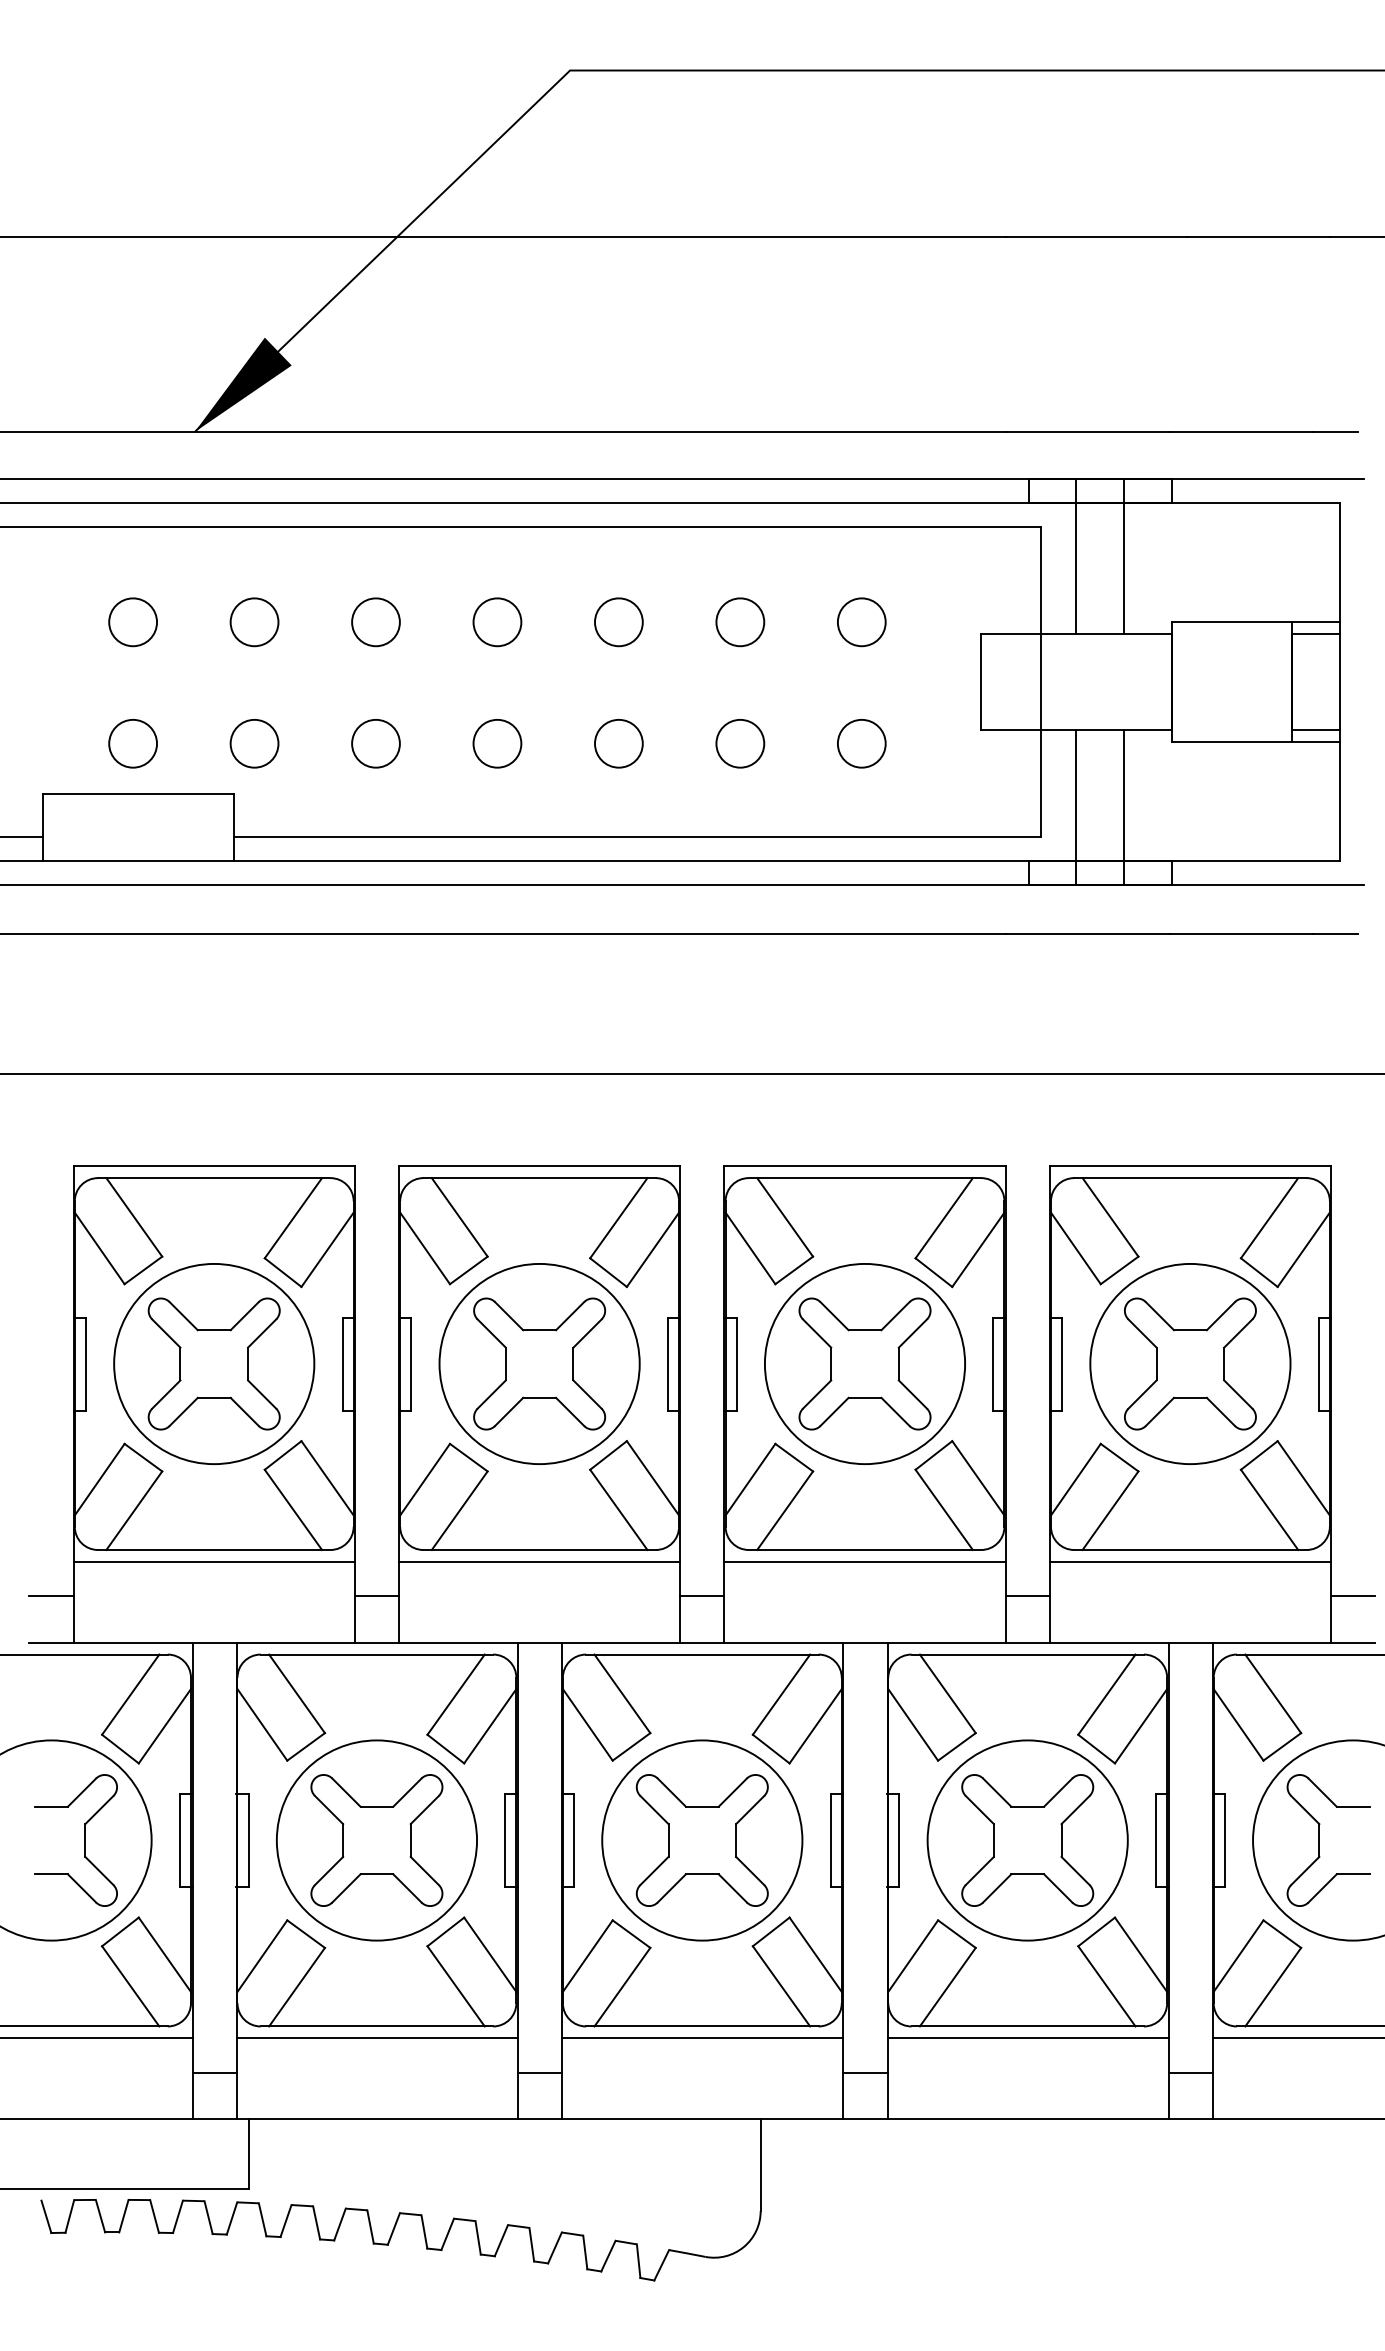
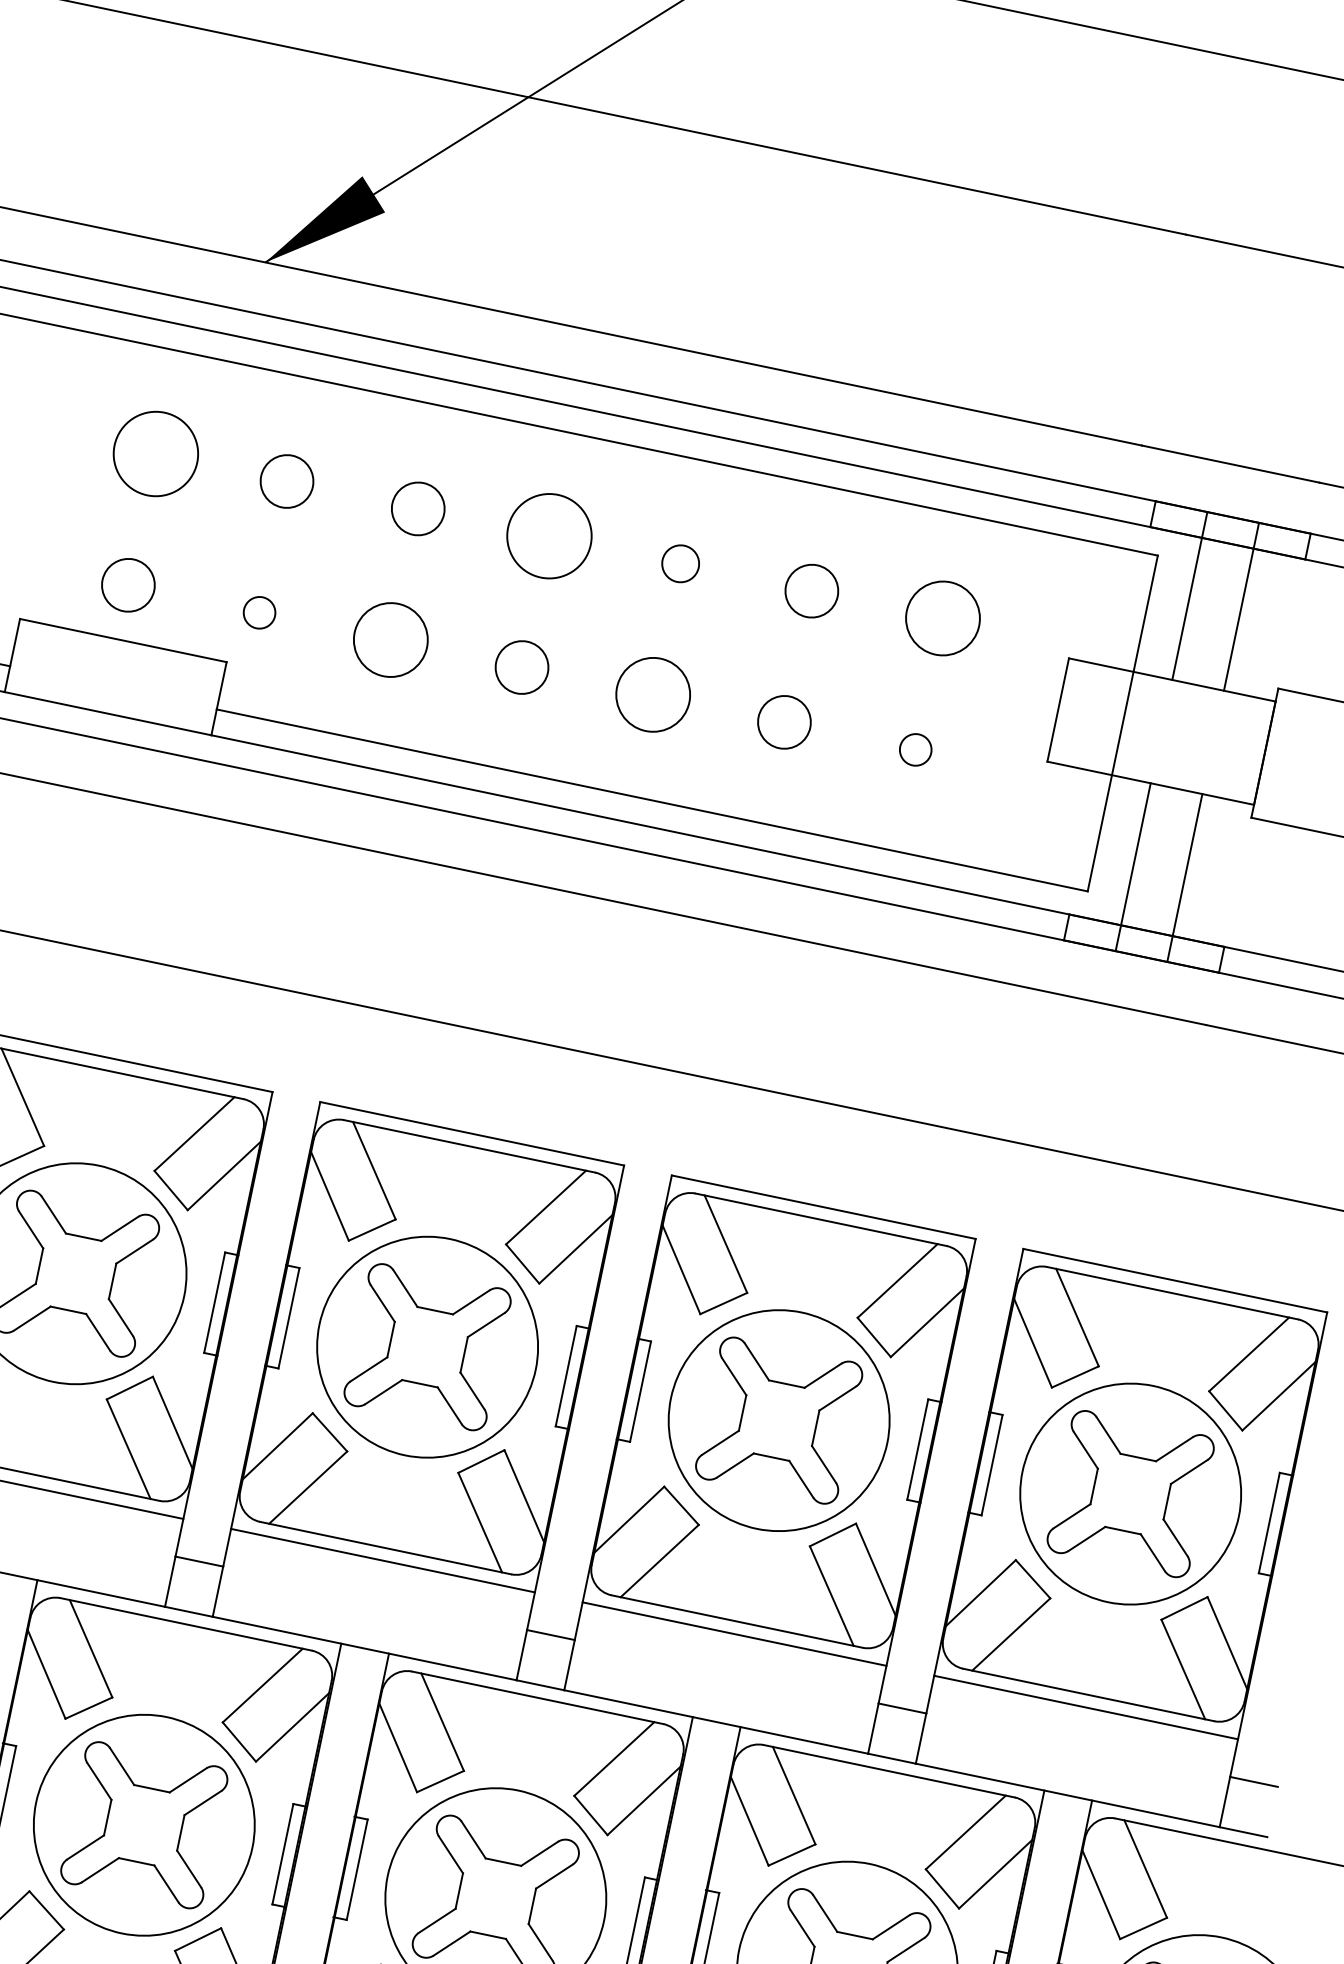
circle: (132, 622) -> (155, 454), size x1.6
circle: (497, 622) -> (549, 536), size x1.6
circle: (618, 622) -> (680, 563), size x0.7
circle: (861, 622) -> (942, 618), size x1.4
circle: (254, 743) -> (259, 612), size x0.6
circle: (375, 743) -> (390, 639), size x1.4
circle: (618, 743) -> (652, 694), size x1.4
circle: (861, 743) -> (915, 749), size x0.6

